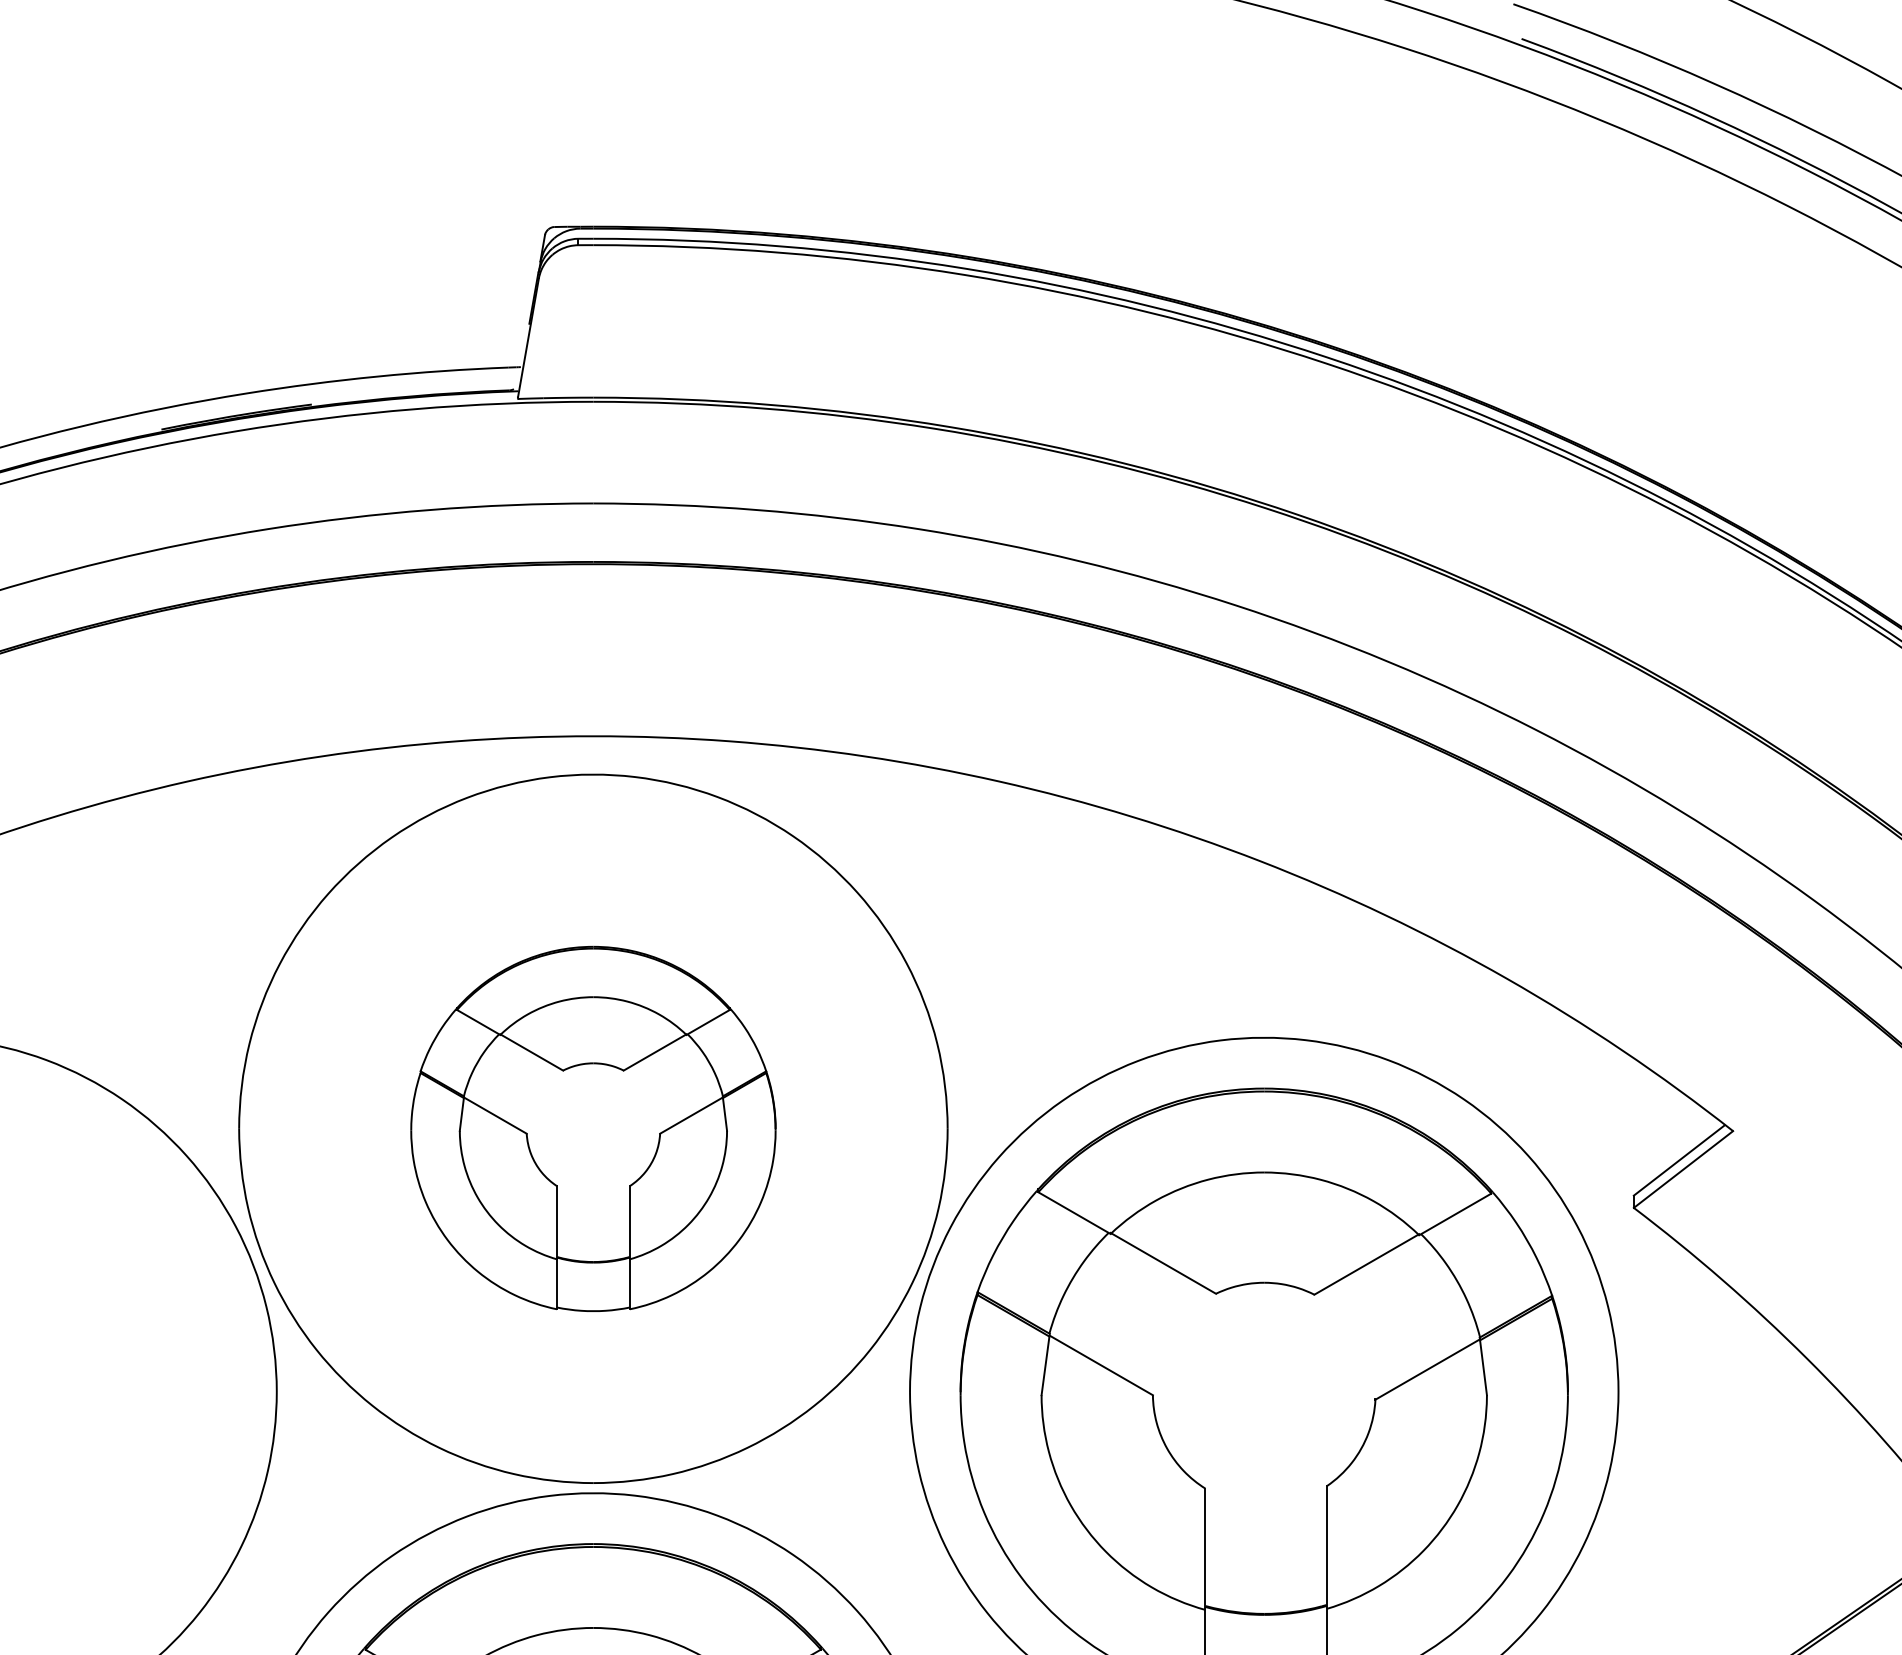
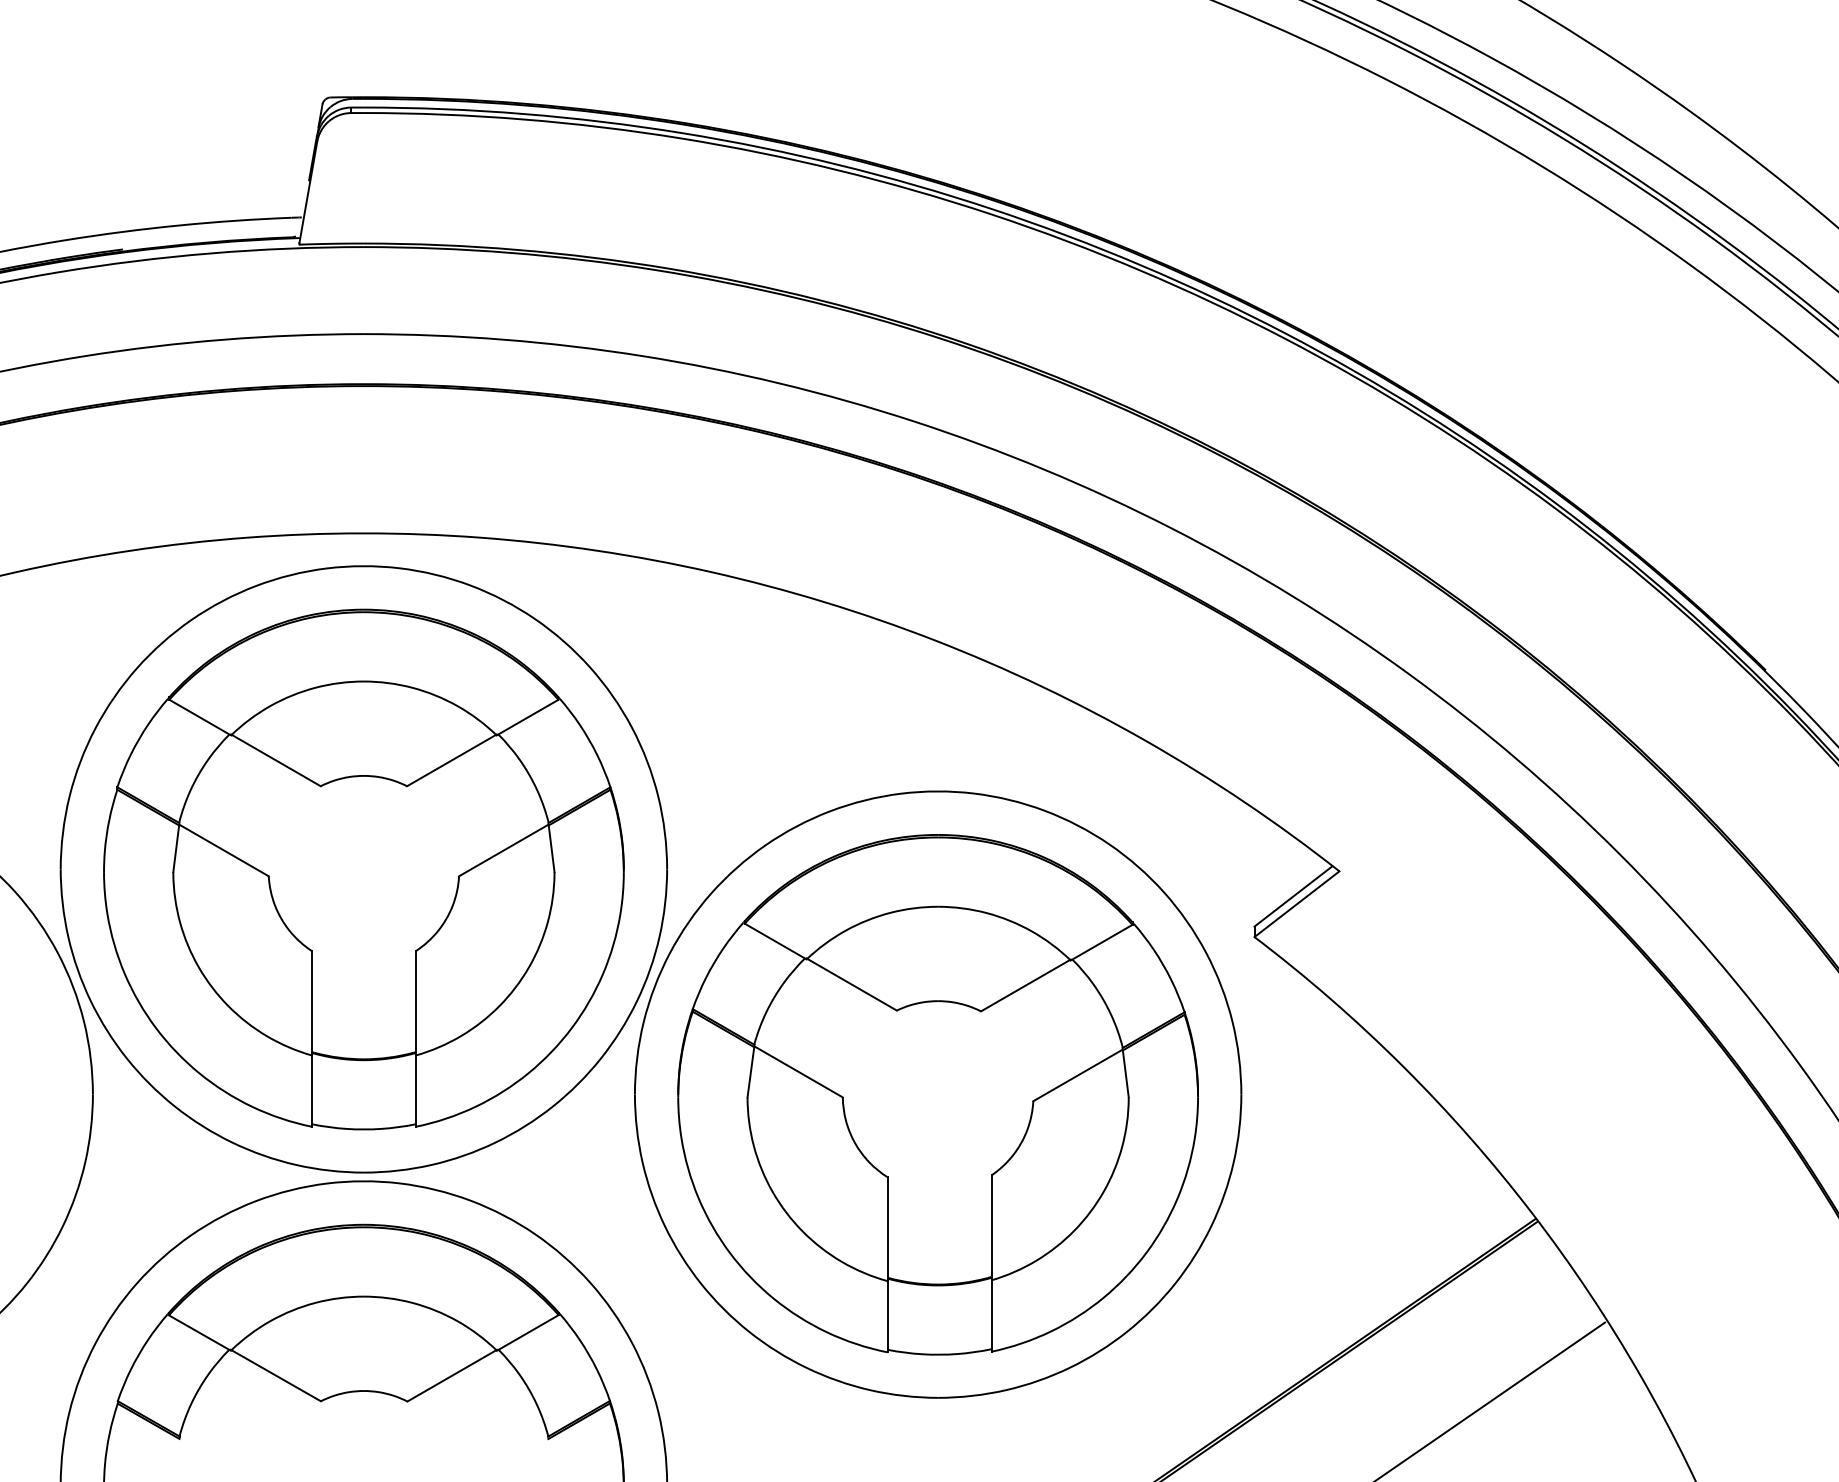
part: (592, 1128) -> (363, 869), size x1.67

